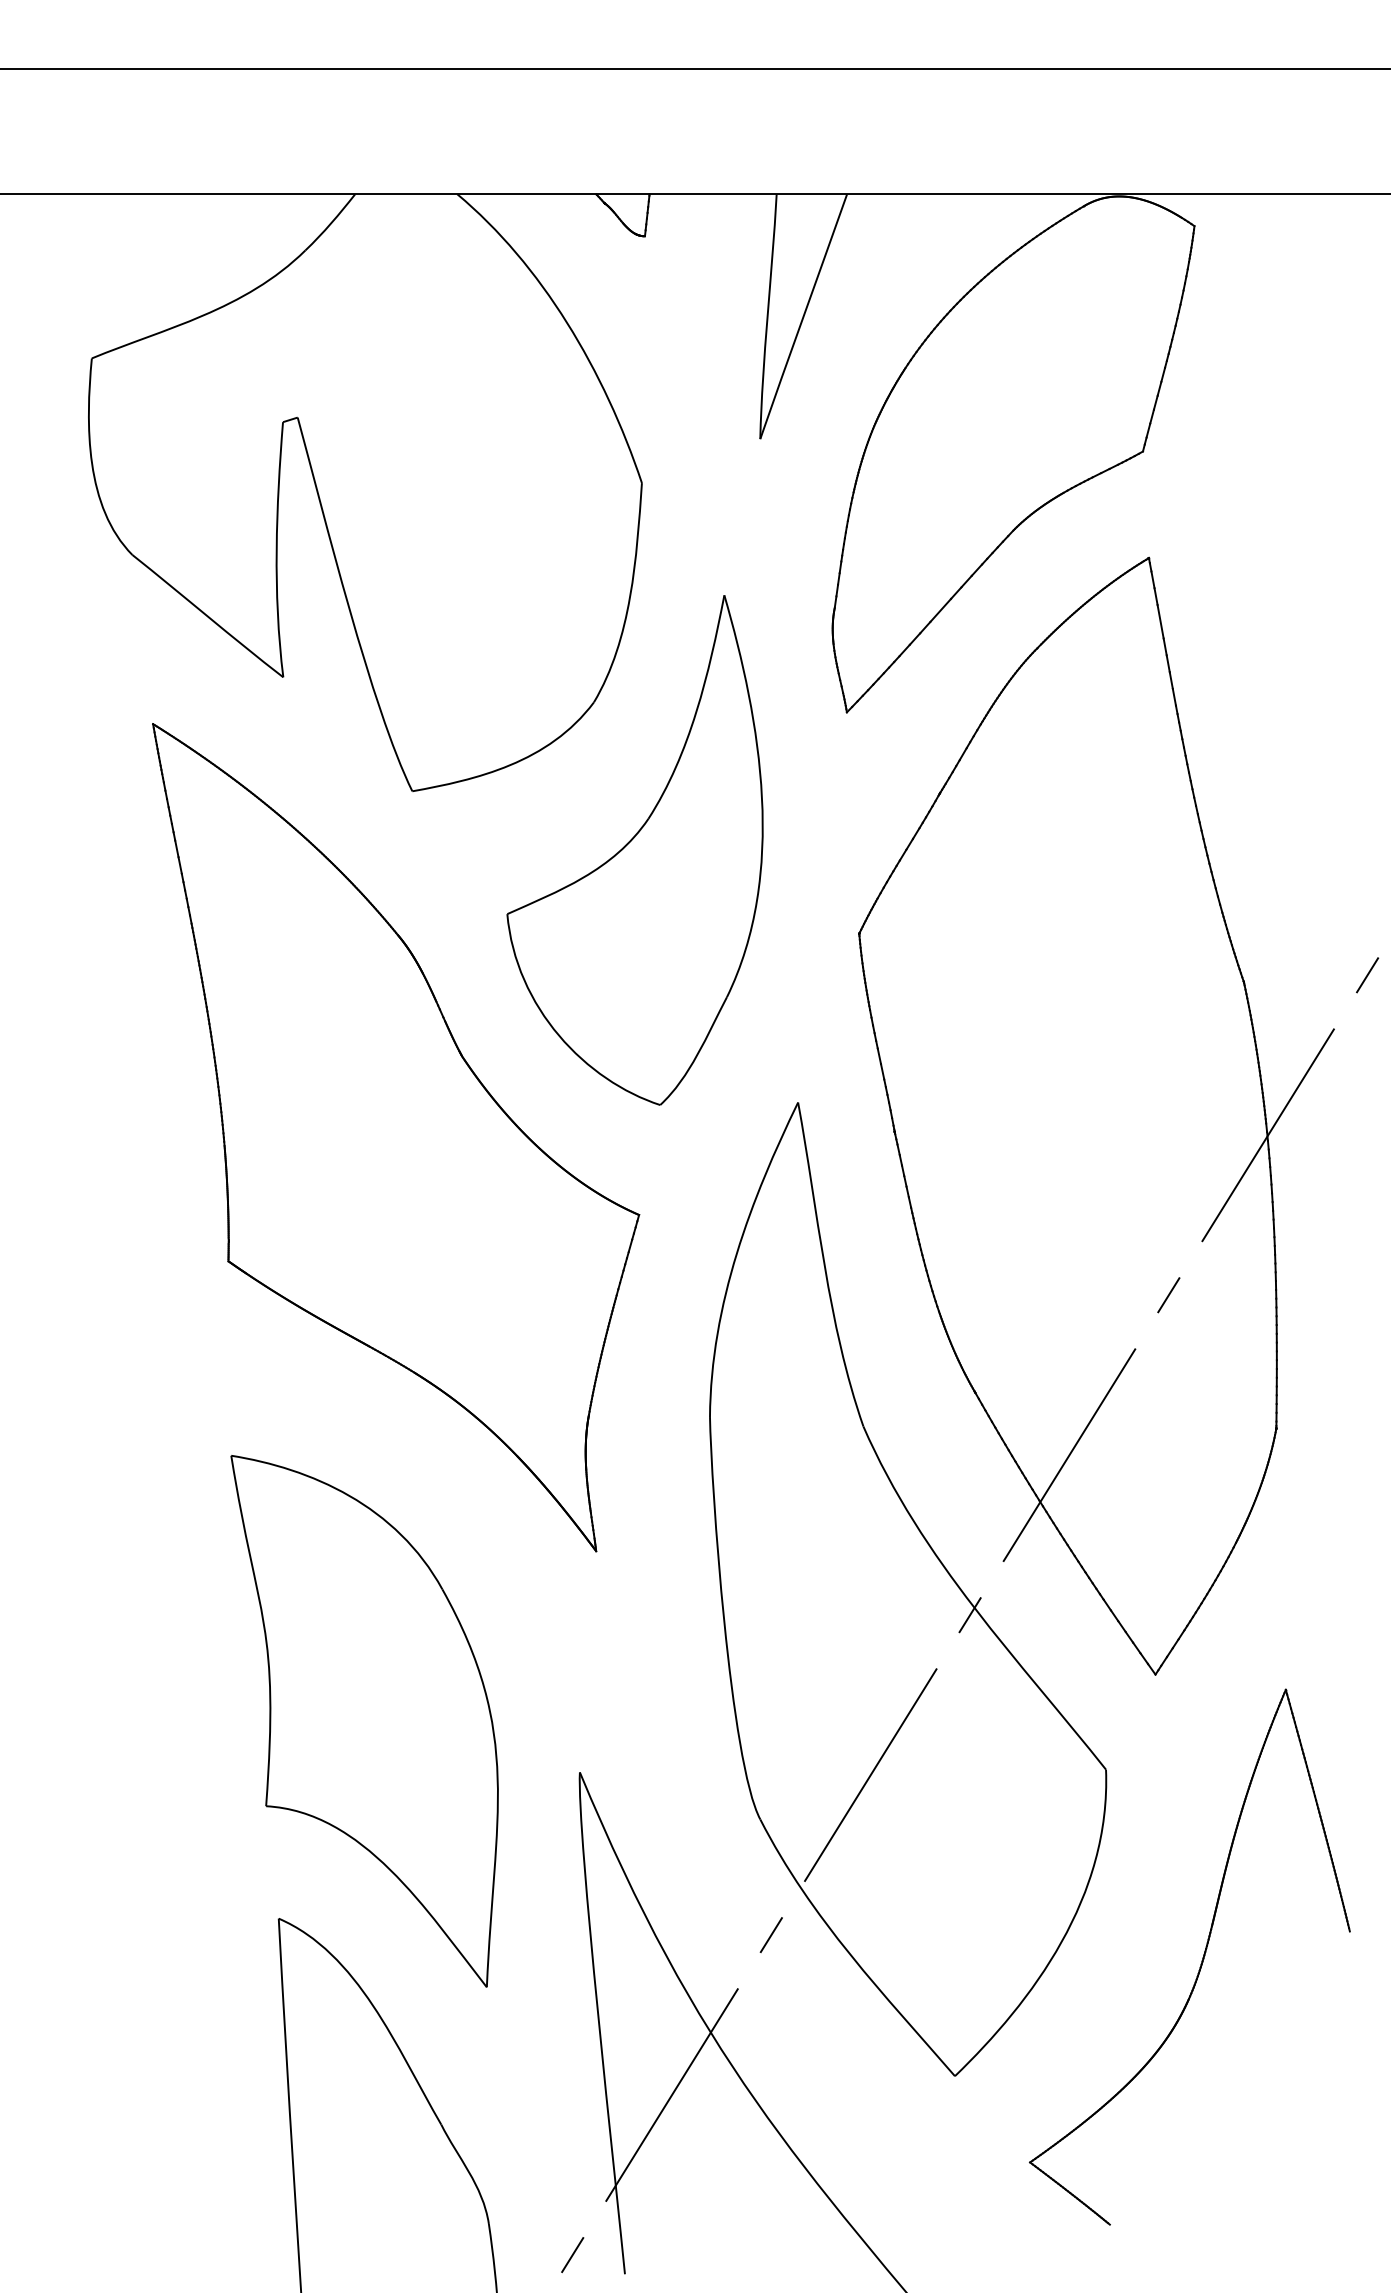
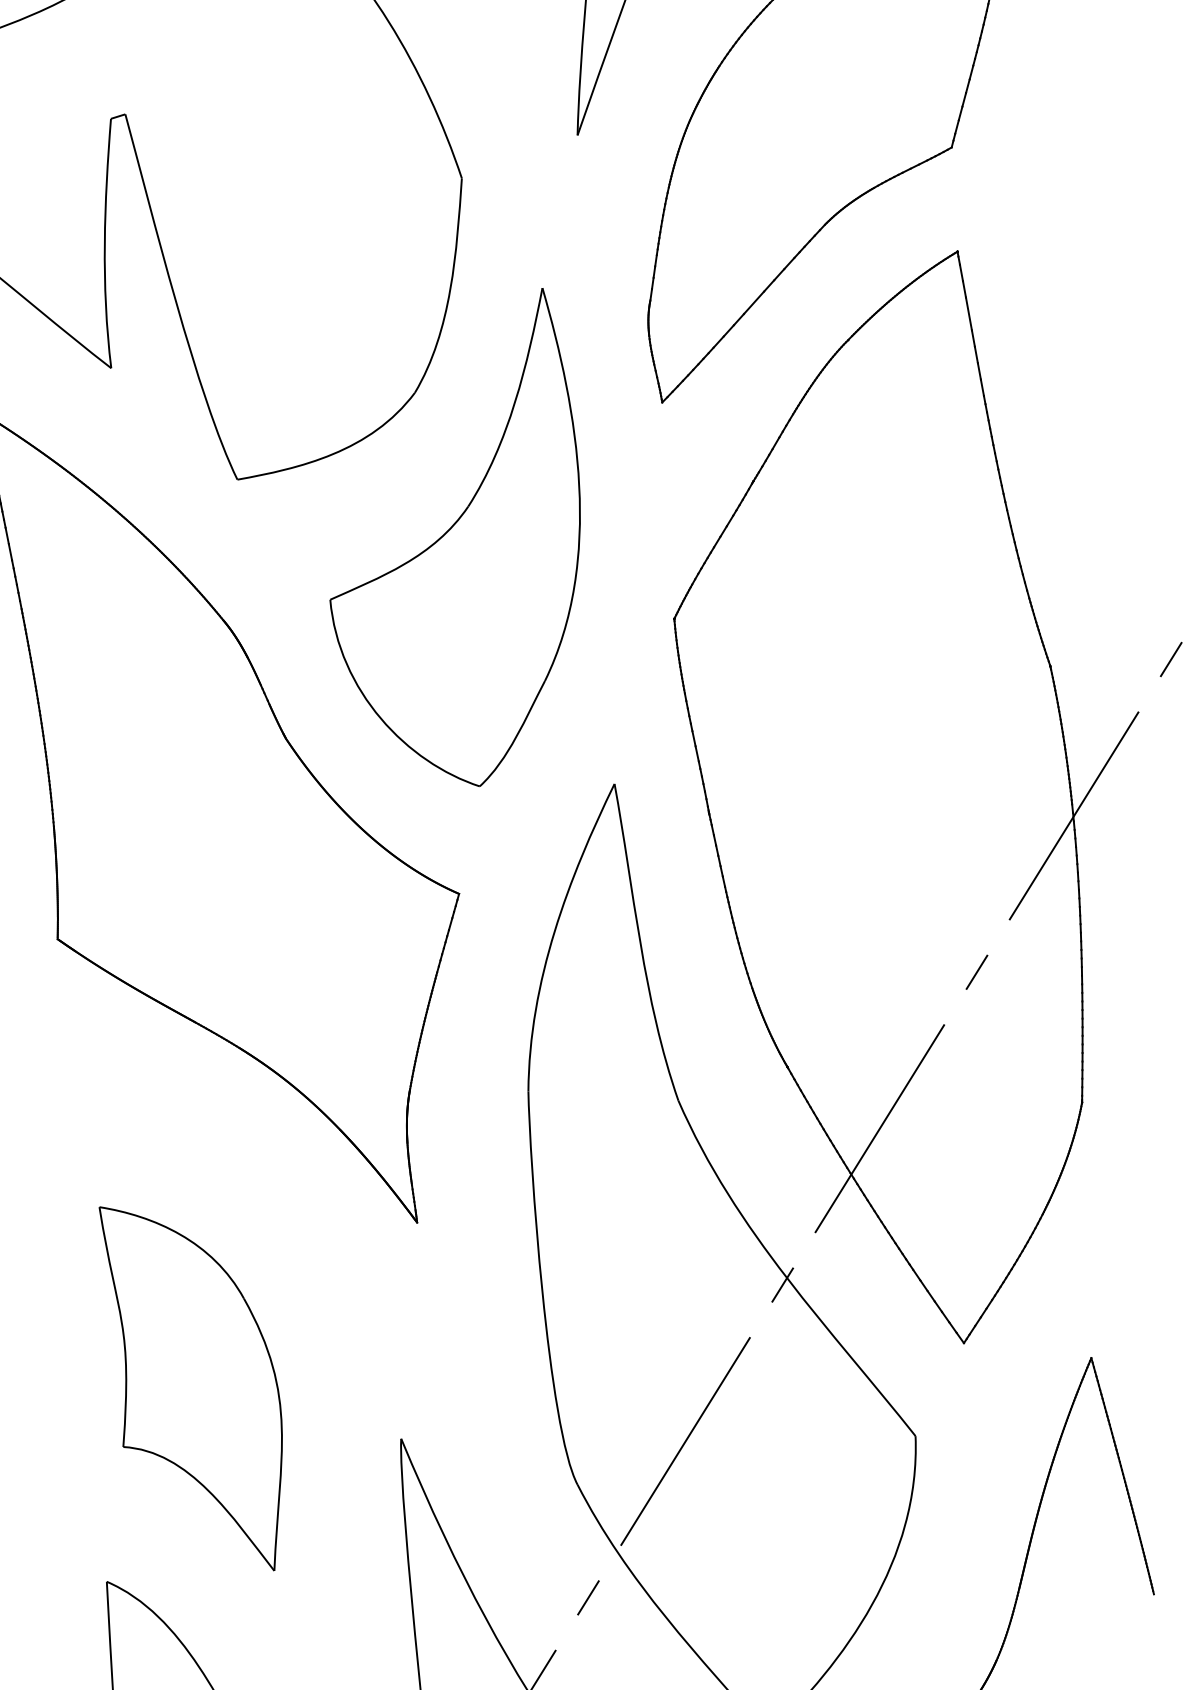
part: (364, 1721) -> (190, 1389), size x0.7

